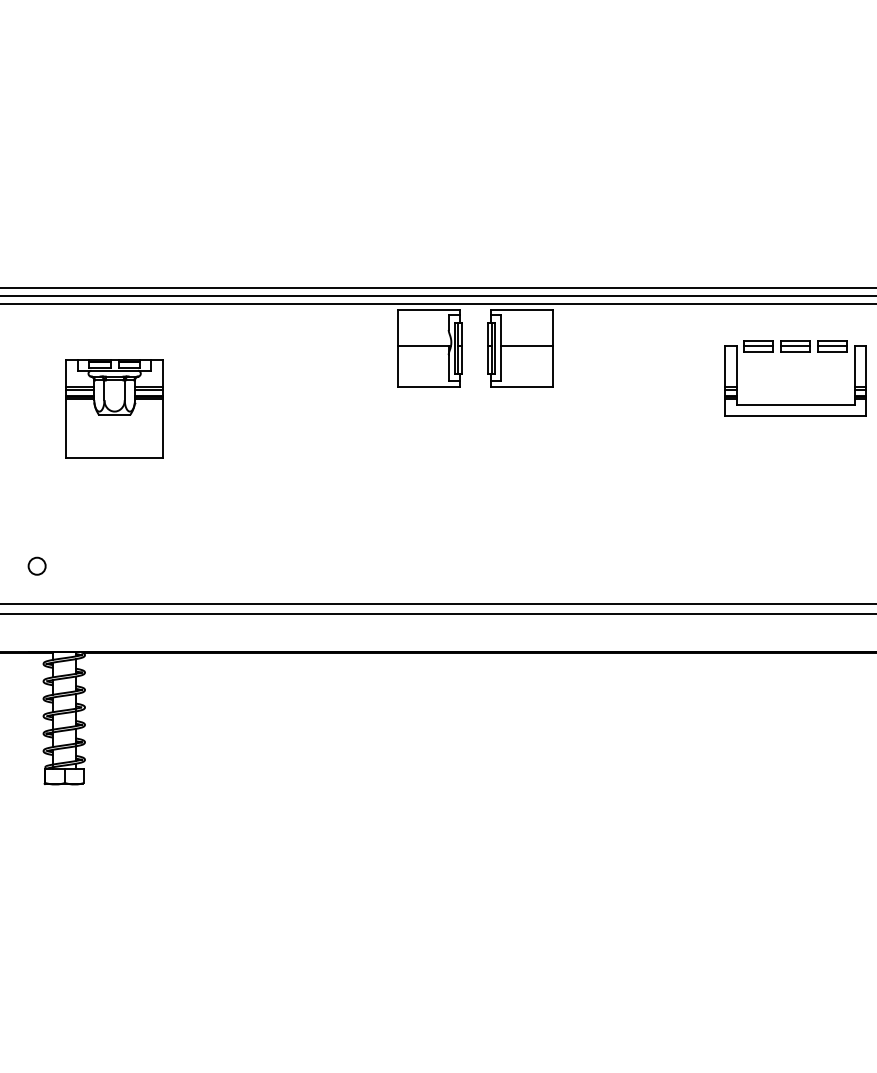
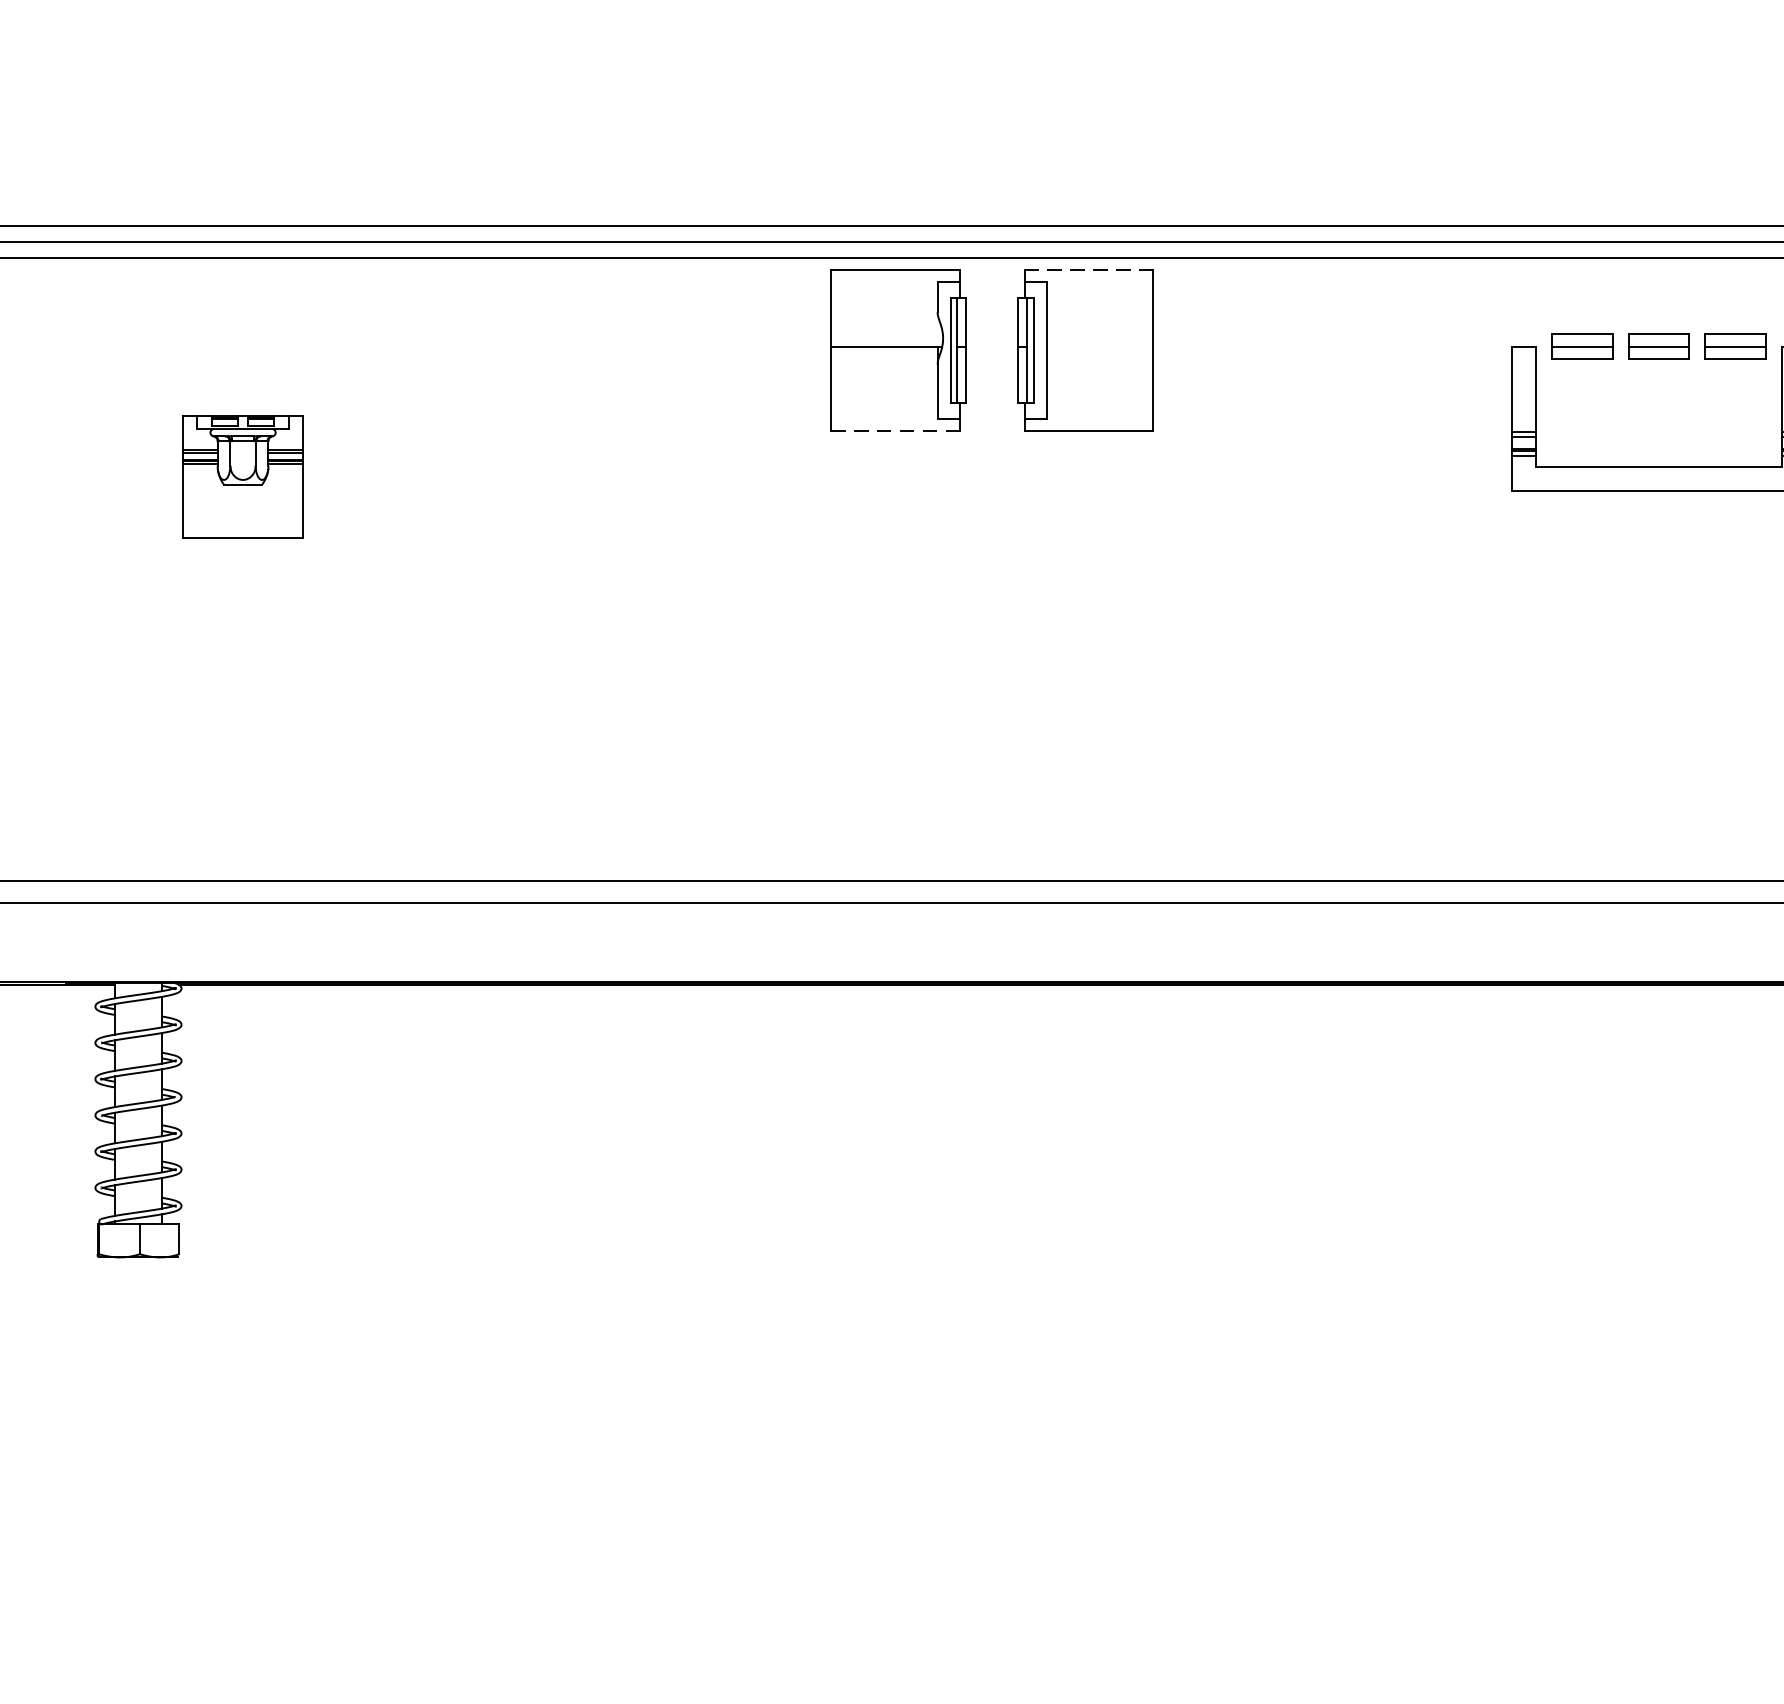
line: (521, 309) -> (1088, 269), solid -> dashed
line: (526, 346) -> (1099, 346), removed
line: (428, 387) -> (895, 432), solid -> dashed
part: (114, 408) -> (242, 475), size x0.6
circle: (36, 565) -> (80, 802), removed

